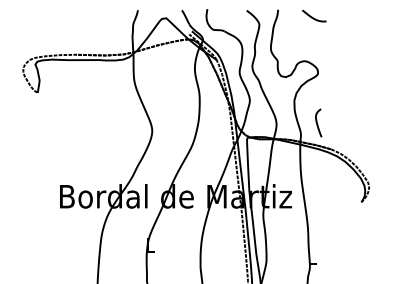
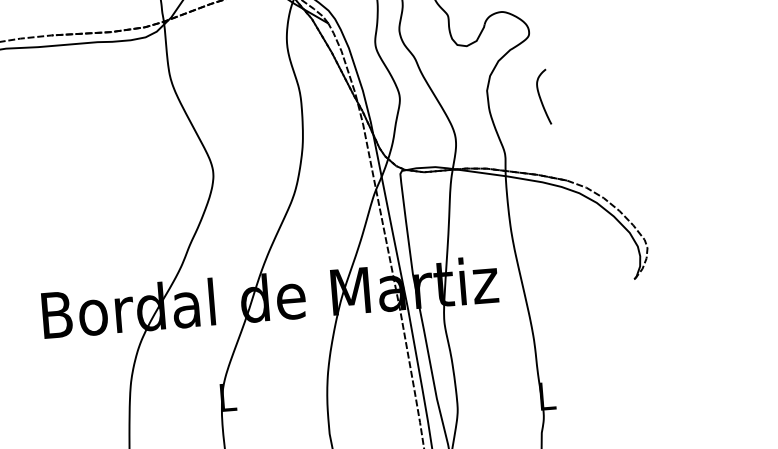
curve: (317, 122) -> (541, 96), moved

